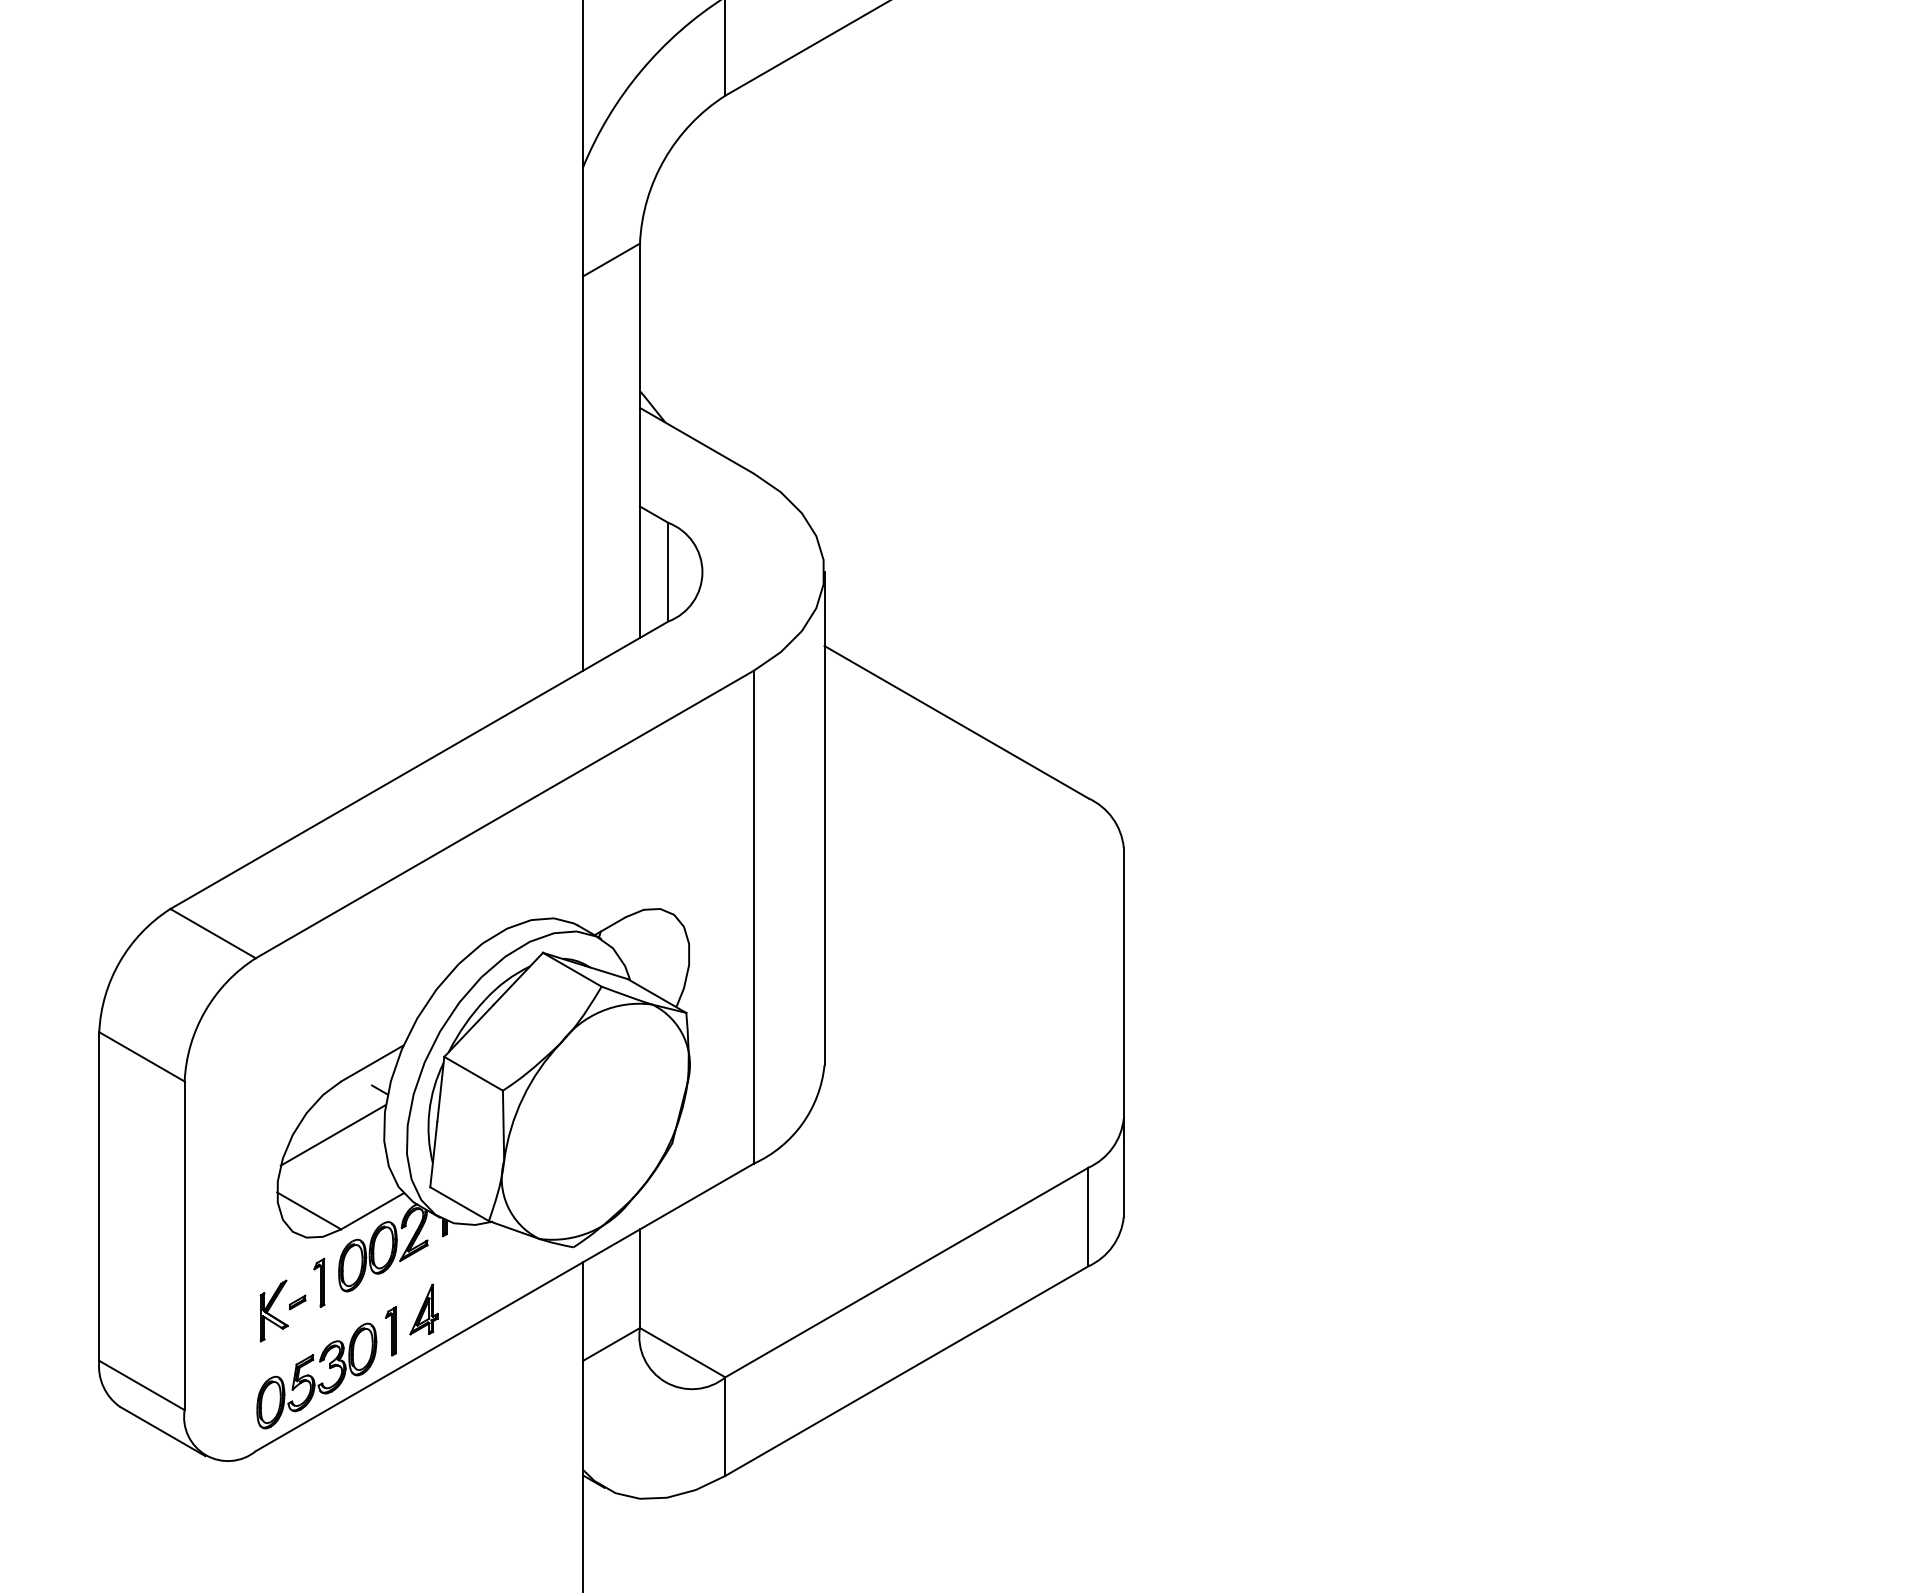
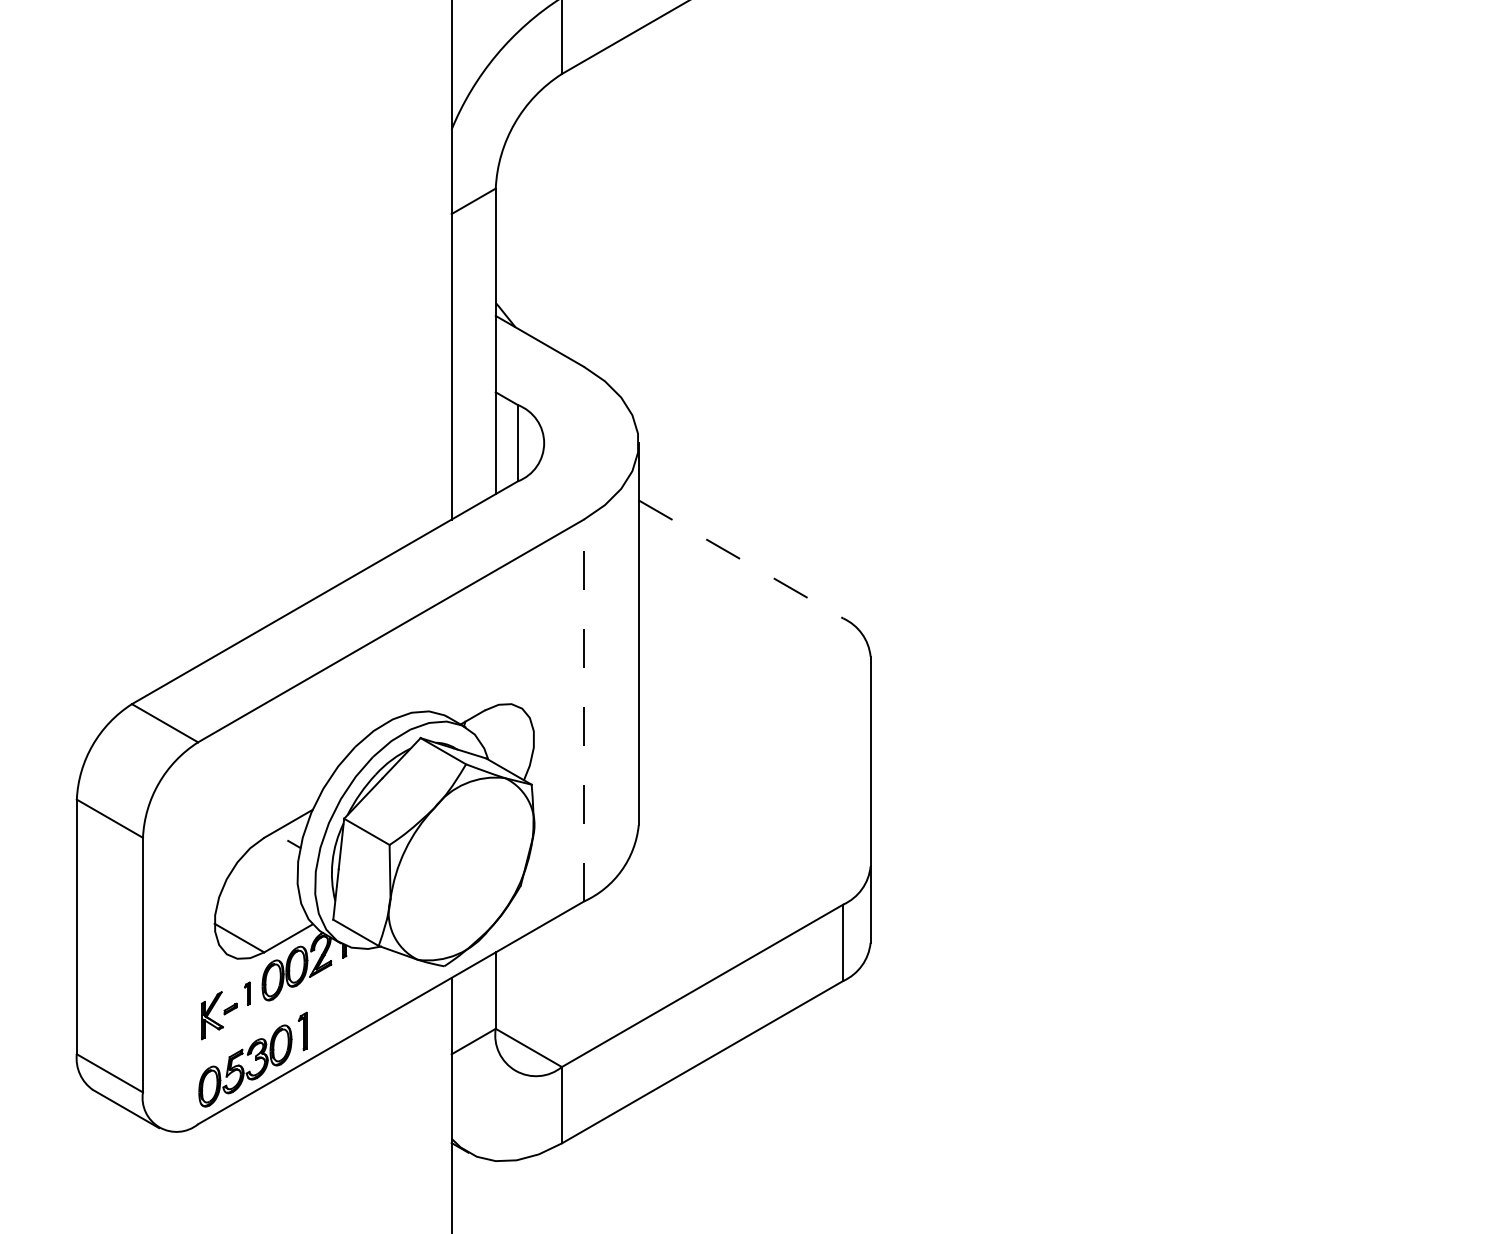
line: (956, 722) -> (741, 559), solid -> dashed
line: (753, 916) -> (583, 709), solid -> dashed
line: (332, 1135) -> (257, 879), removed
part: (319, 1282) -> (247, 993), size x0.6
part: (423, 1309) -> (328, 1014), removed

